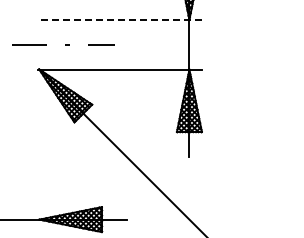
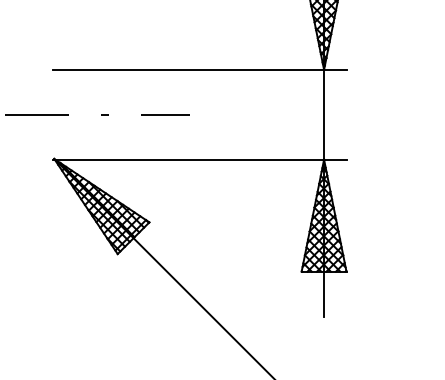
line: (120, 19) -> (200, 69), dashed -> solid

